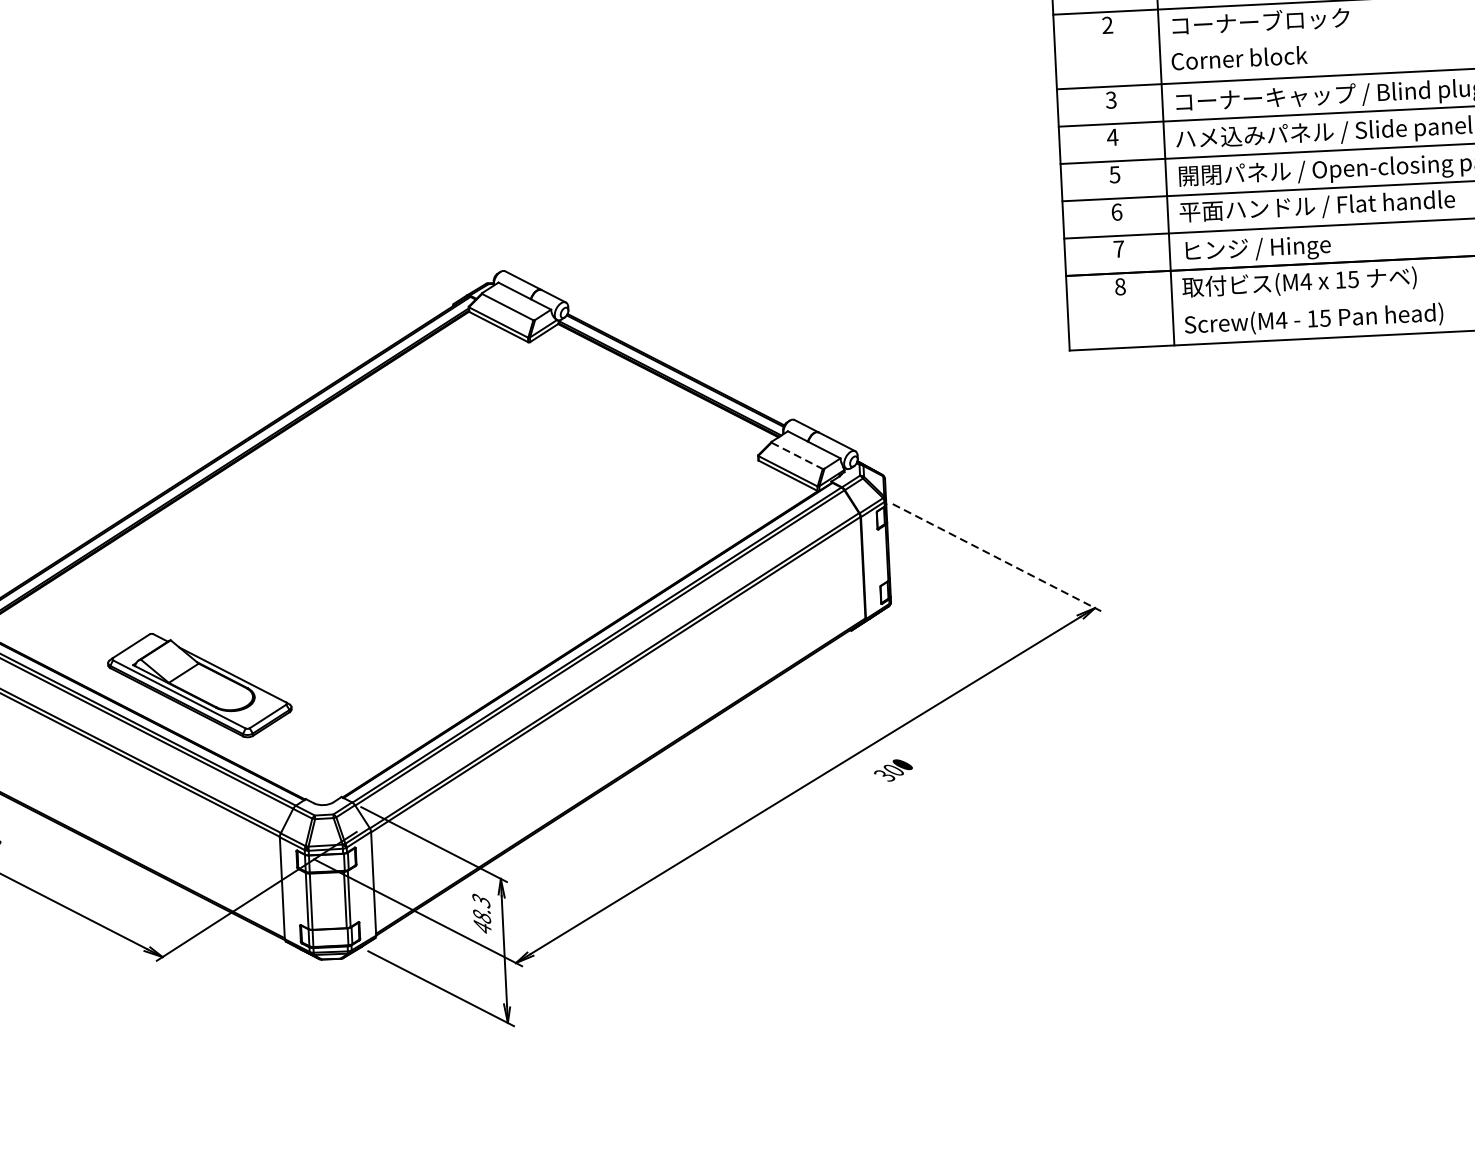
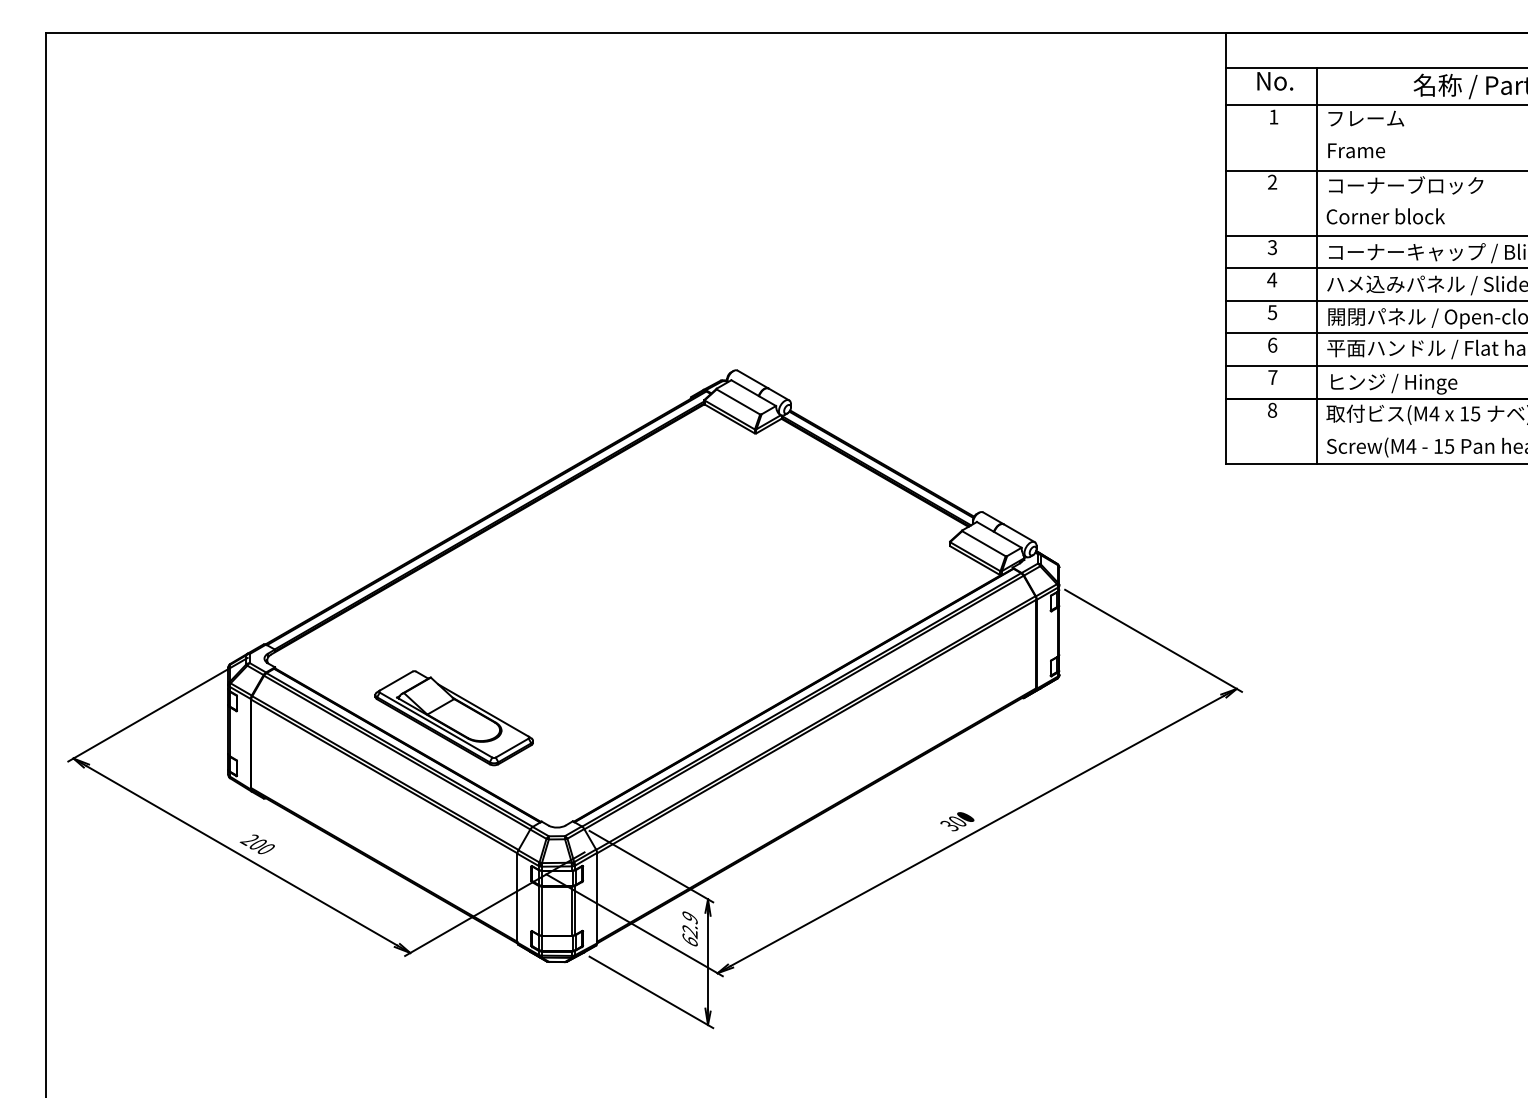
line: (797, 455) -> (984, 543), dashed -> solid
line: (996, 558) -> (1153, 641), dashed -> solid
text: (893, 770) -> (957, 821), moved
text: (481, 913) -> (689, 928), 48.3 -> 62.9

